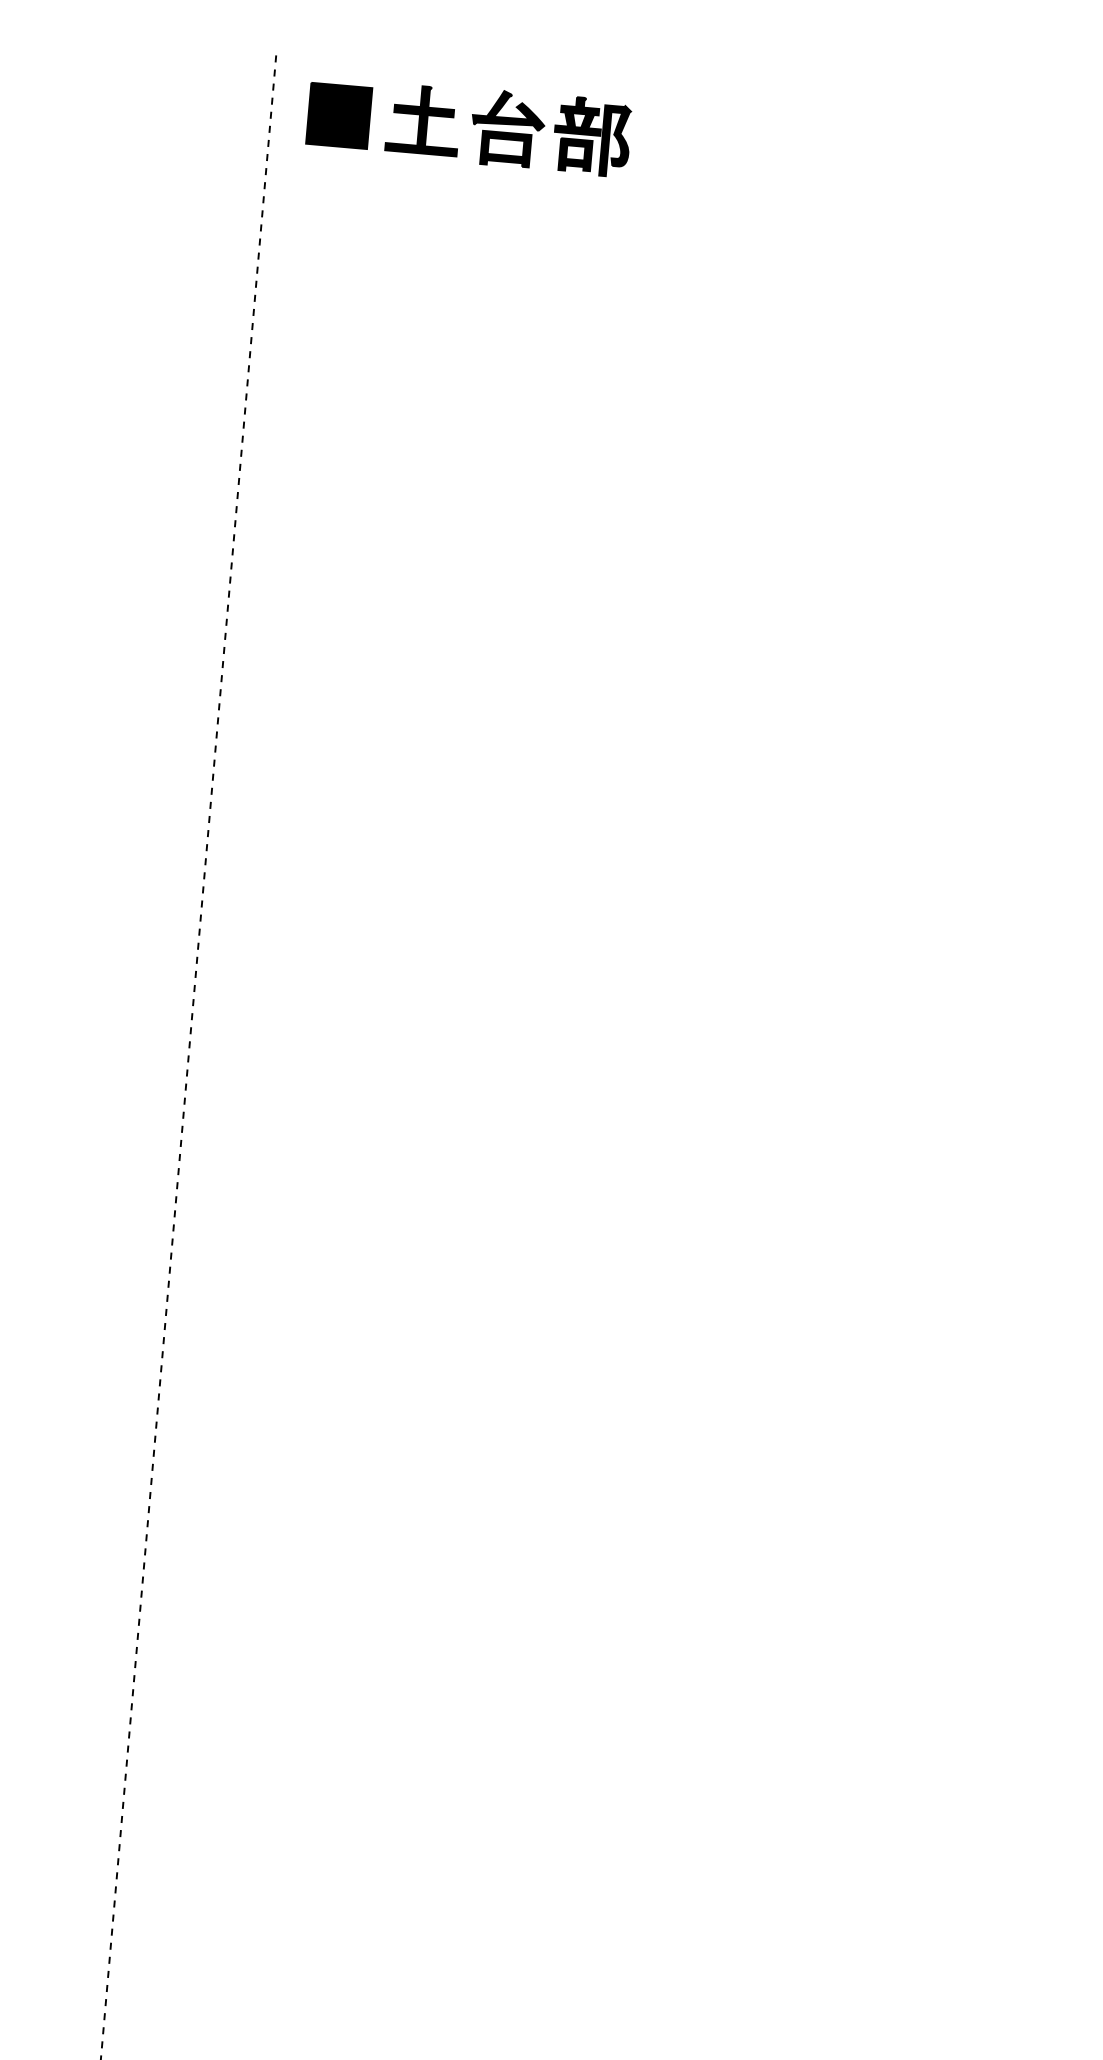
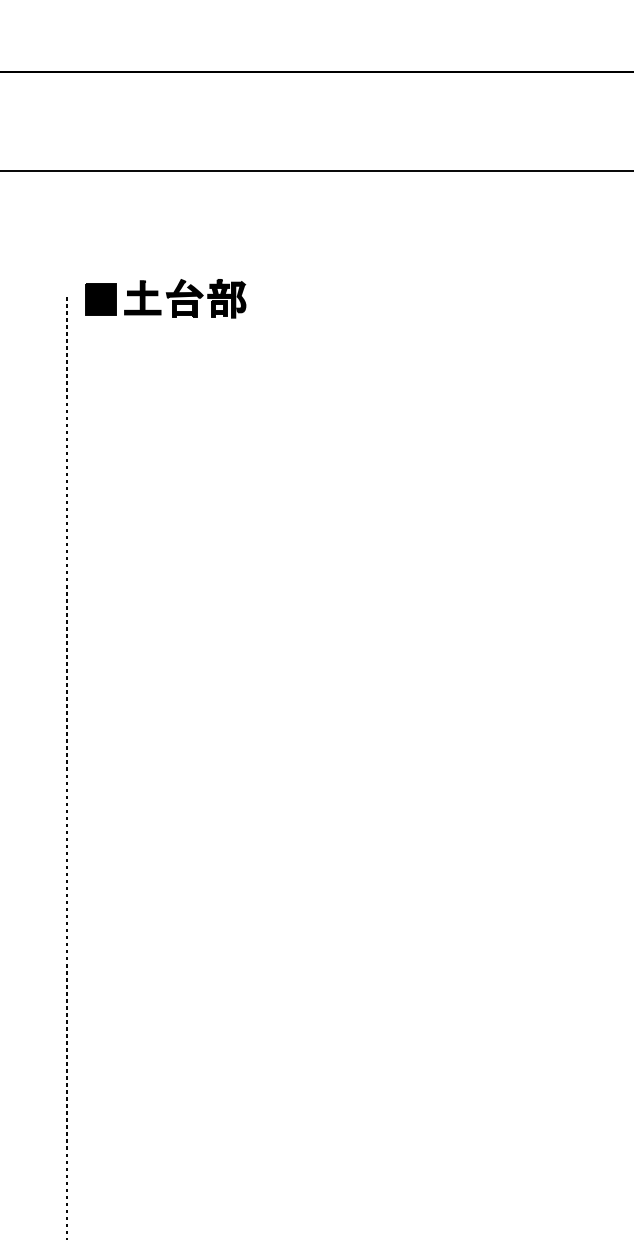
part: (469, 125) -> (165, 298), moved

